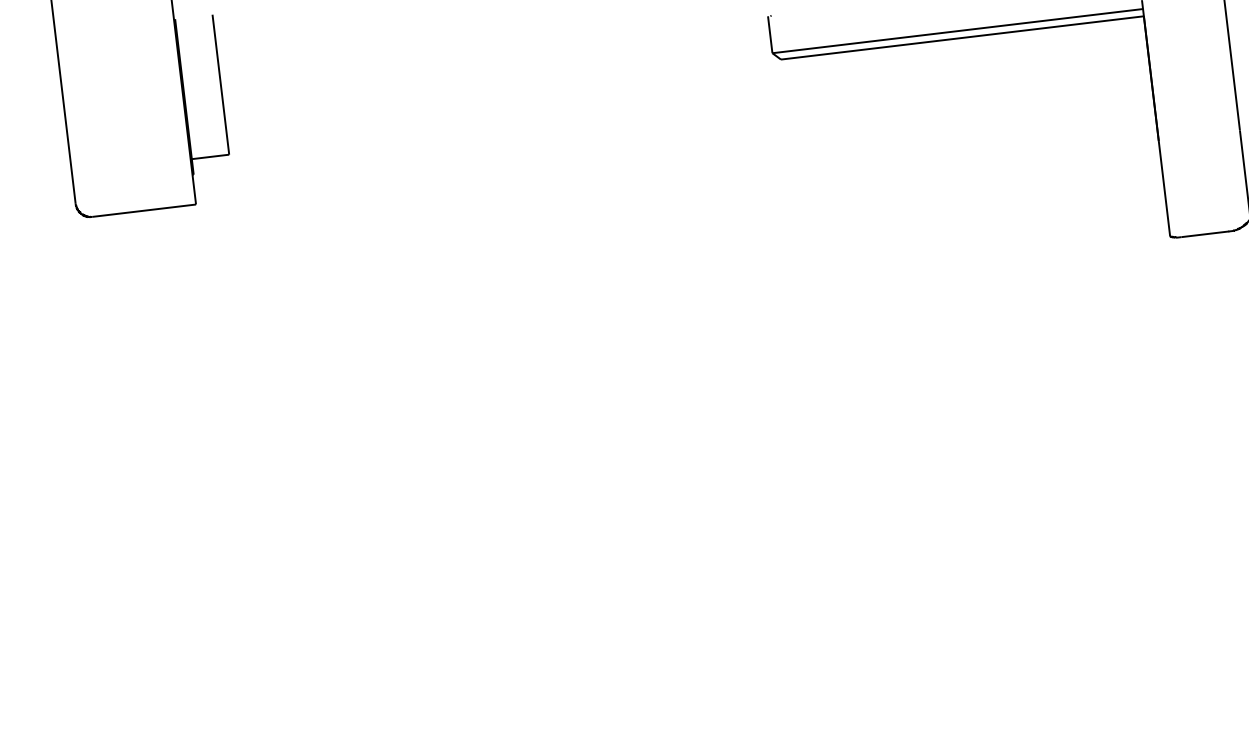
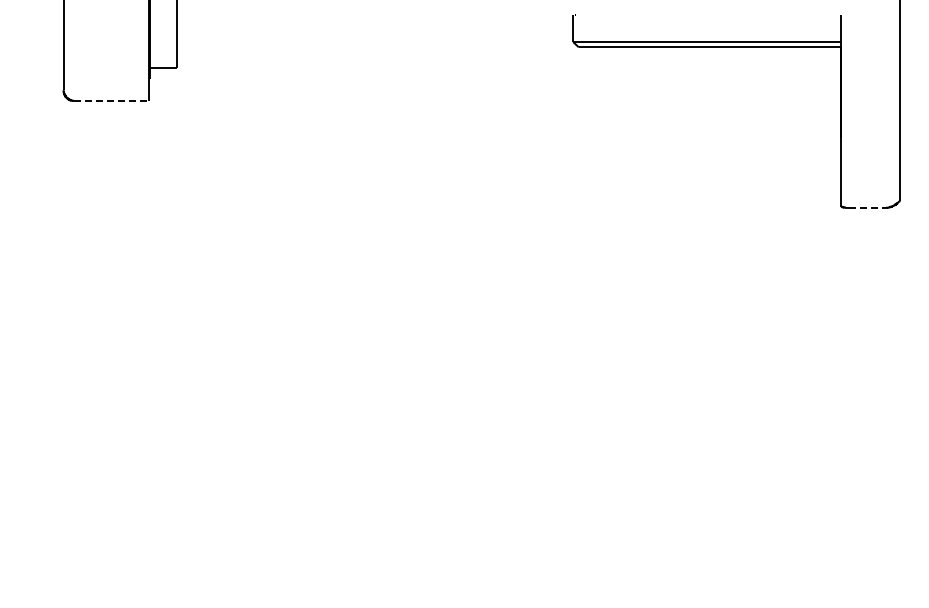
line: (143, 210) -> (111, 100), solid -> dashed
line: (1206, 233) -> (867, 207), solid -> dashed

